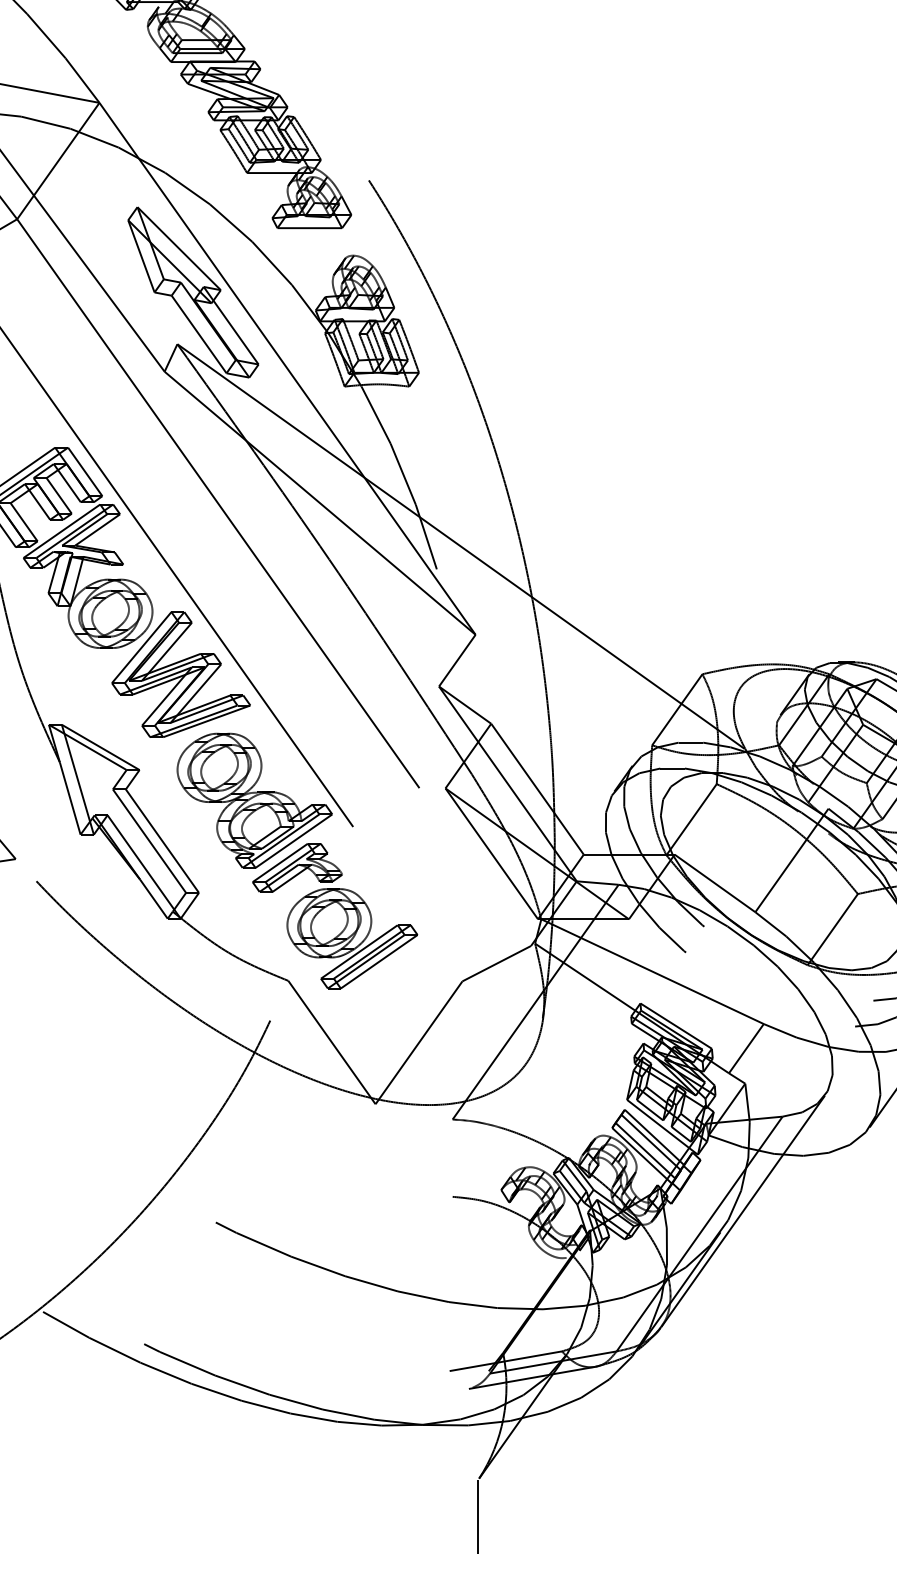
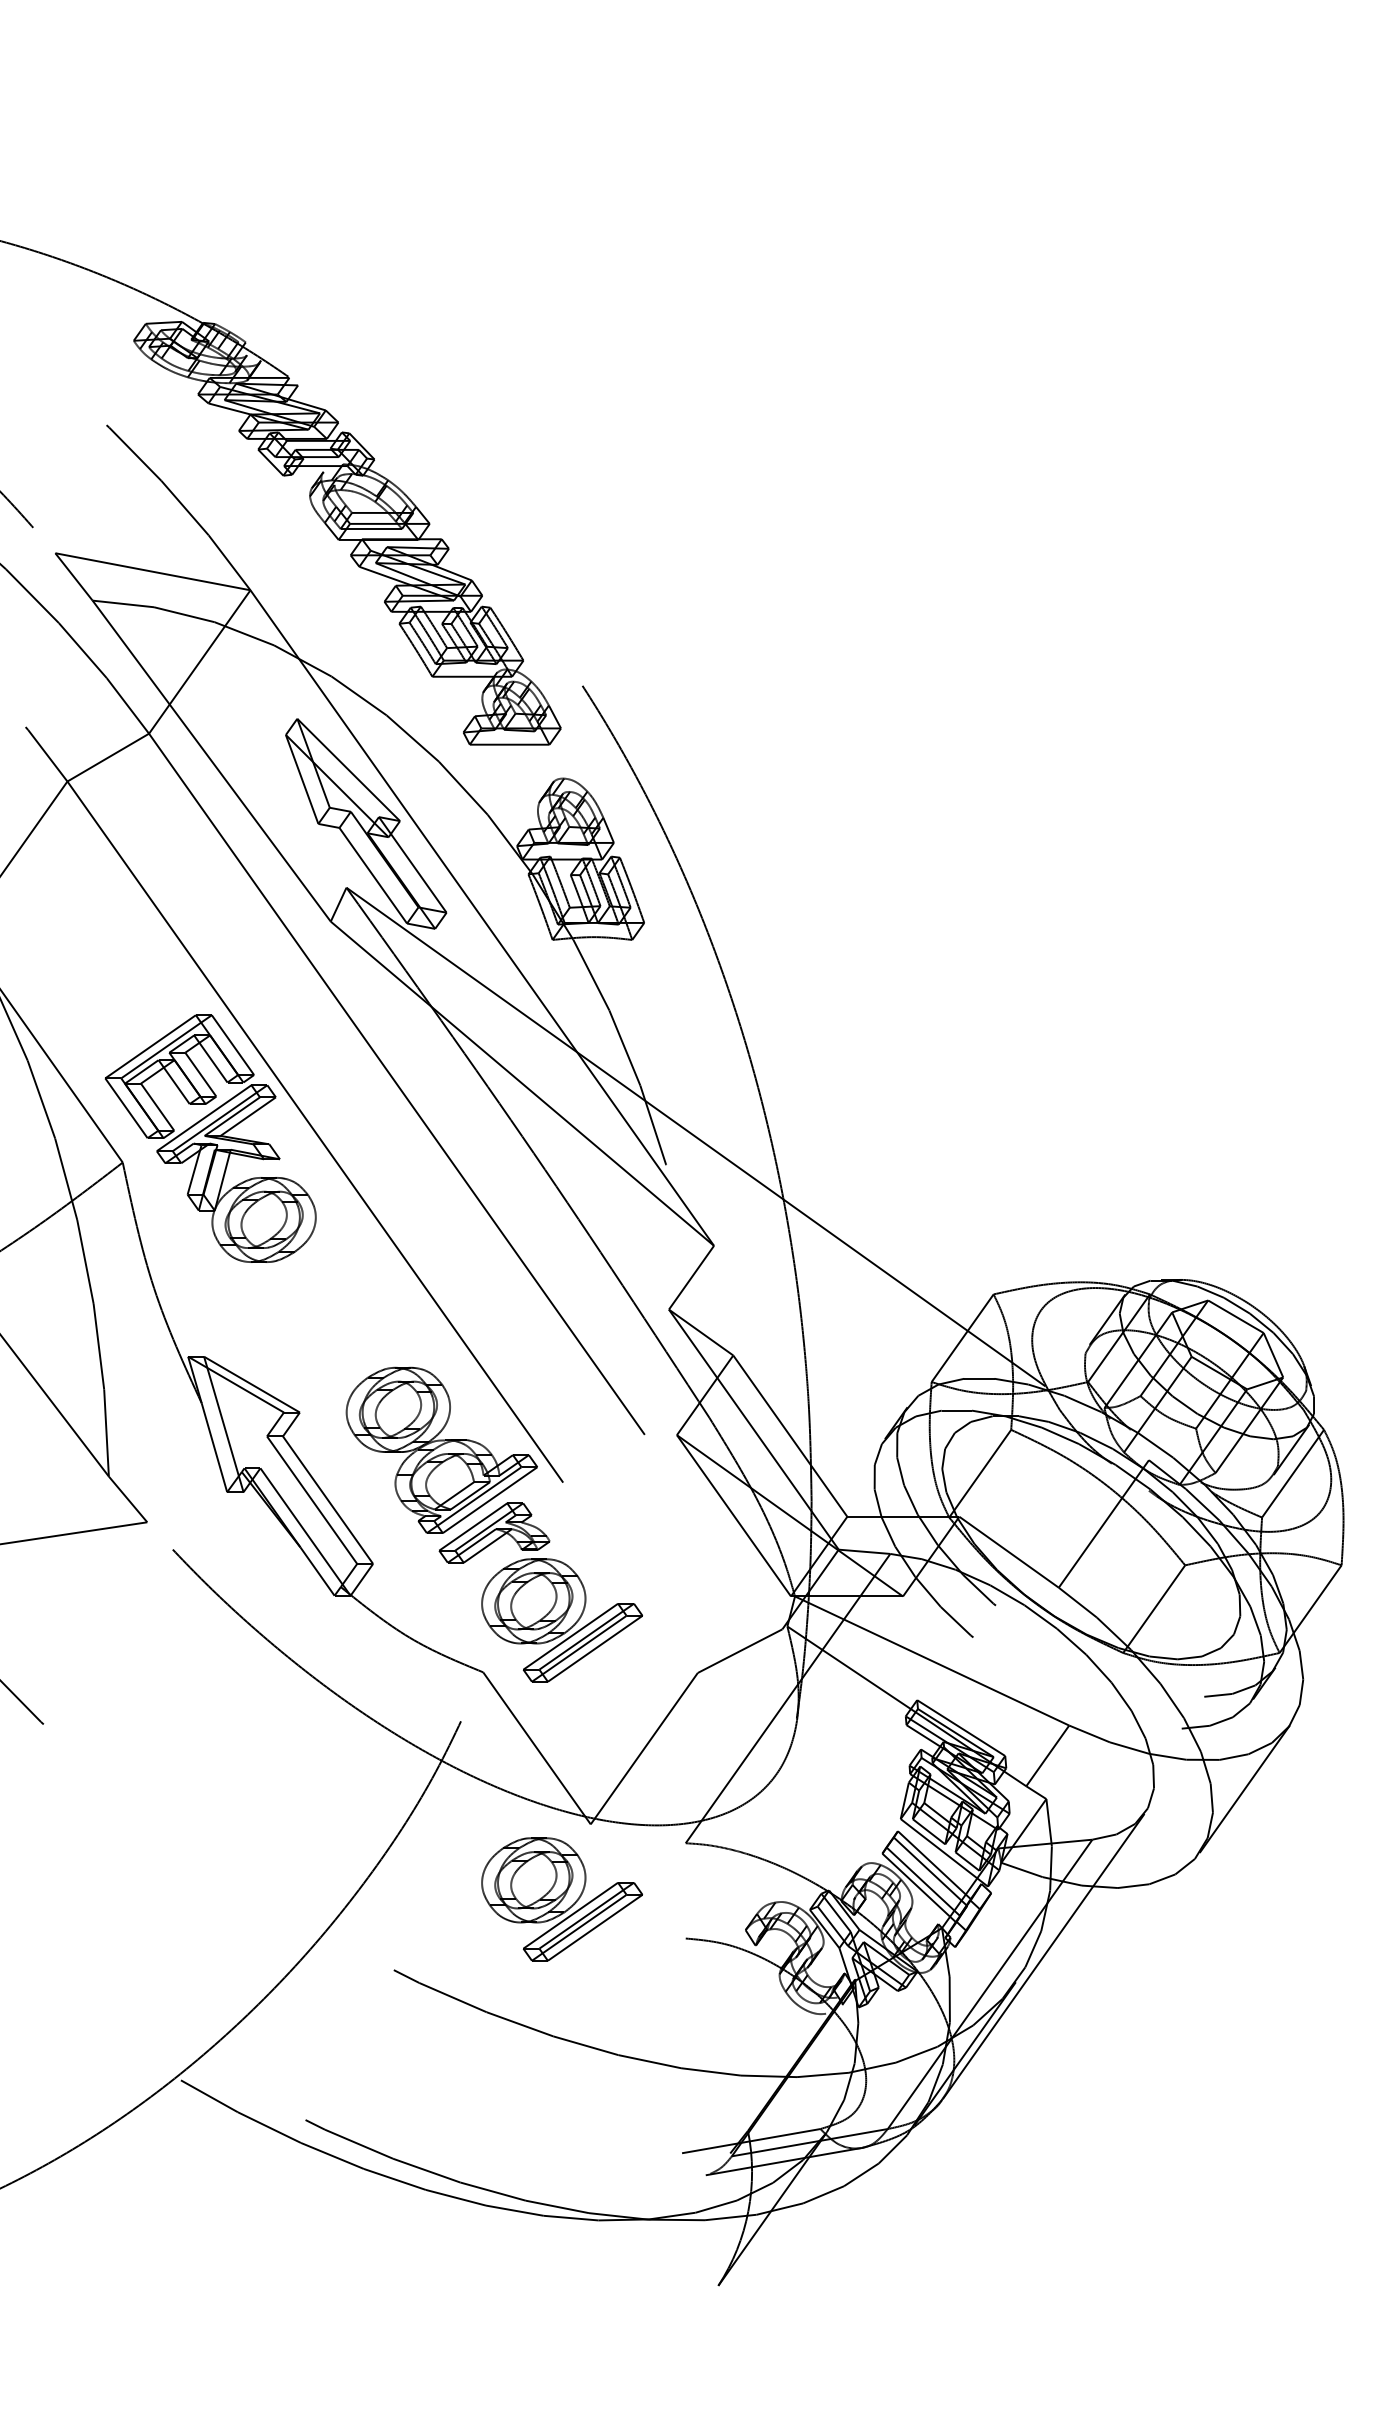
part: (180, 674) -> (350, 1294), removed
part: (351, 1165) -> (561, 1899), added
line: (477, 1516) -> (716, 2332), removed

